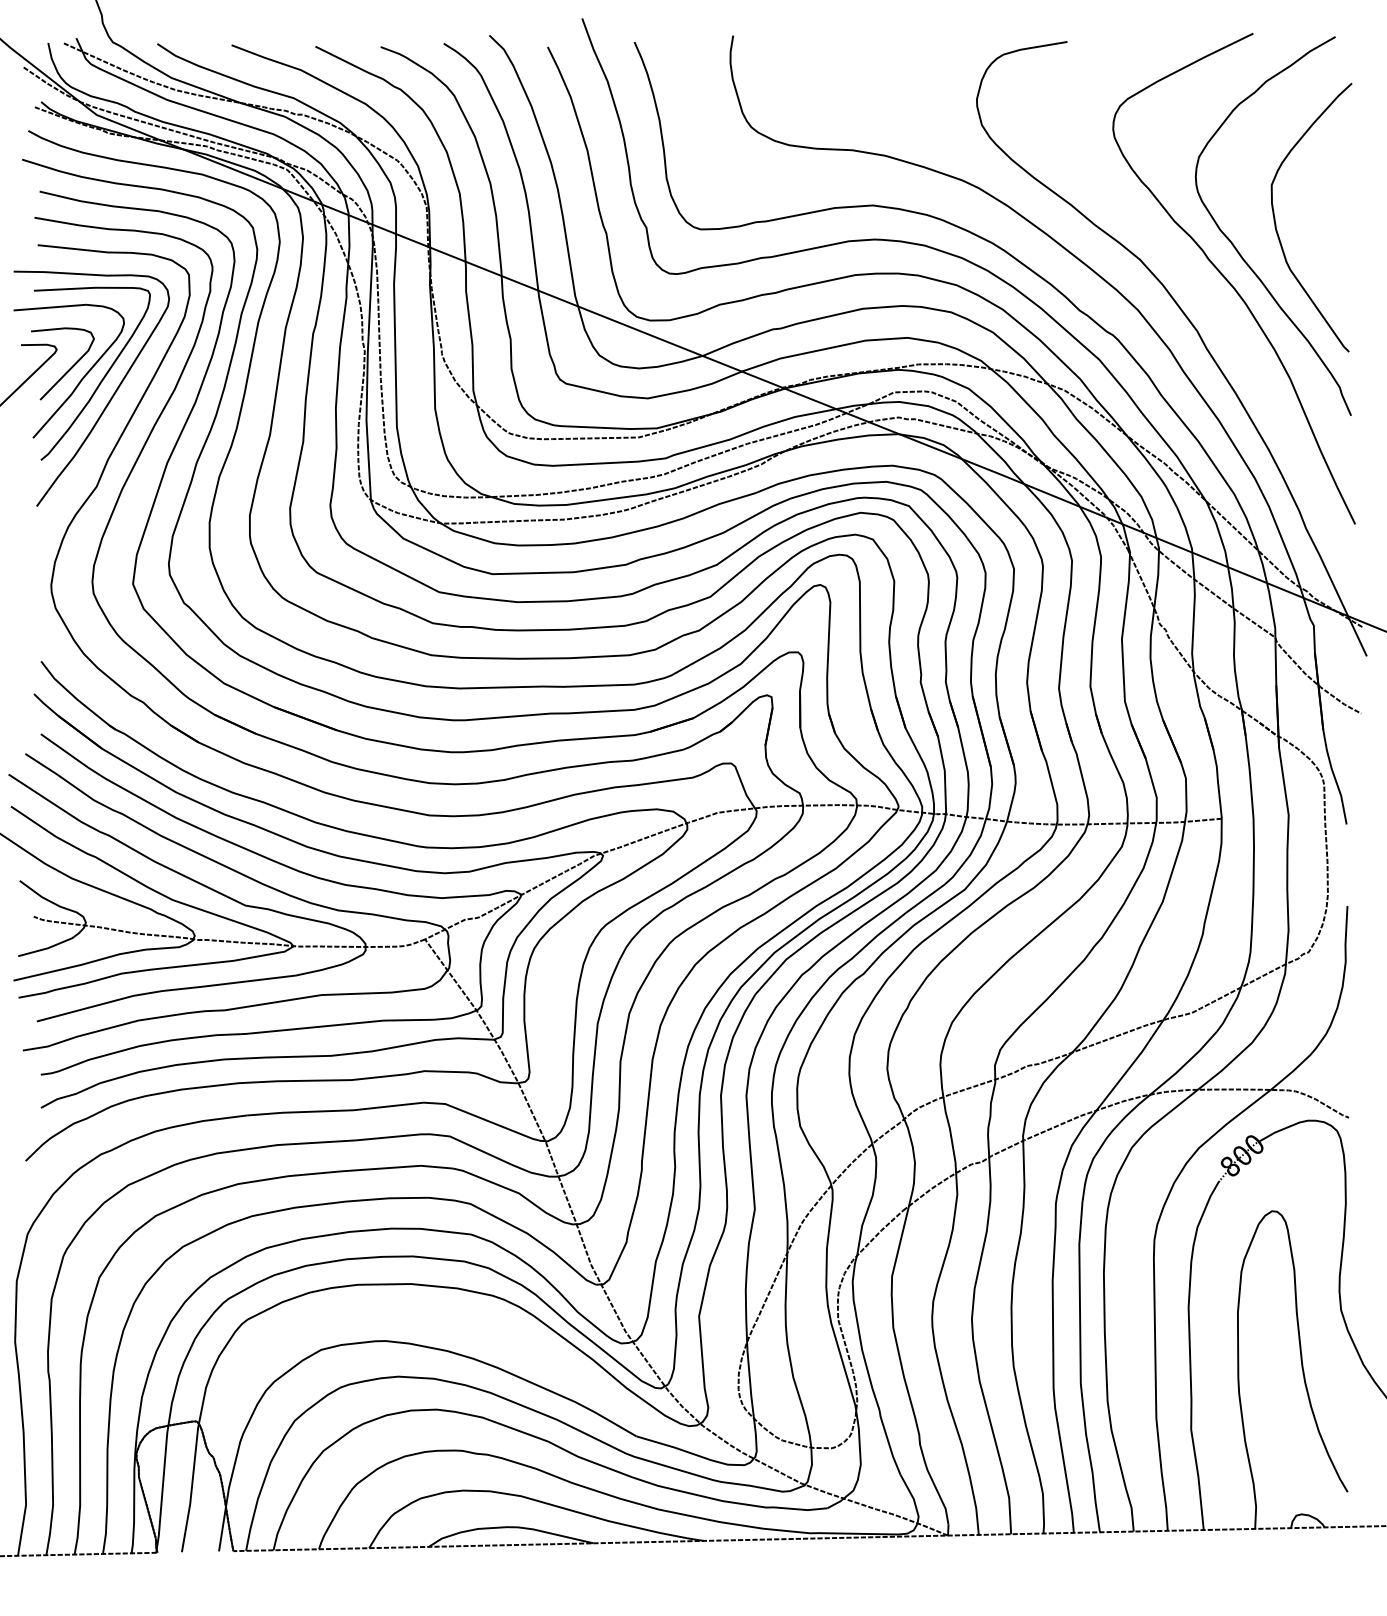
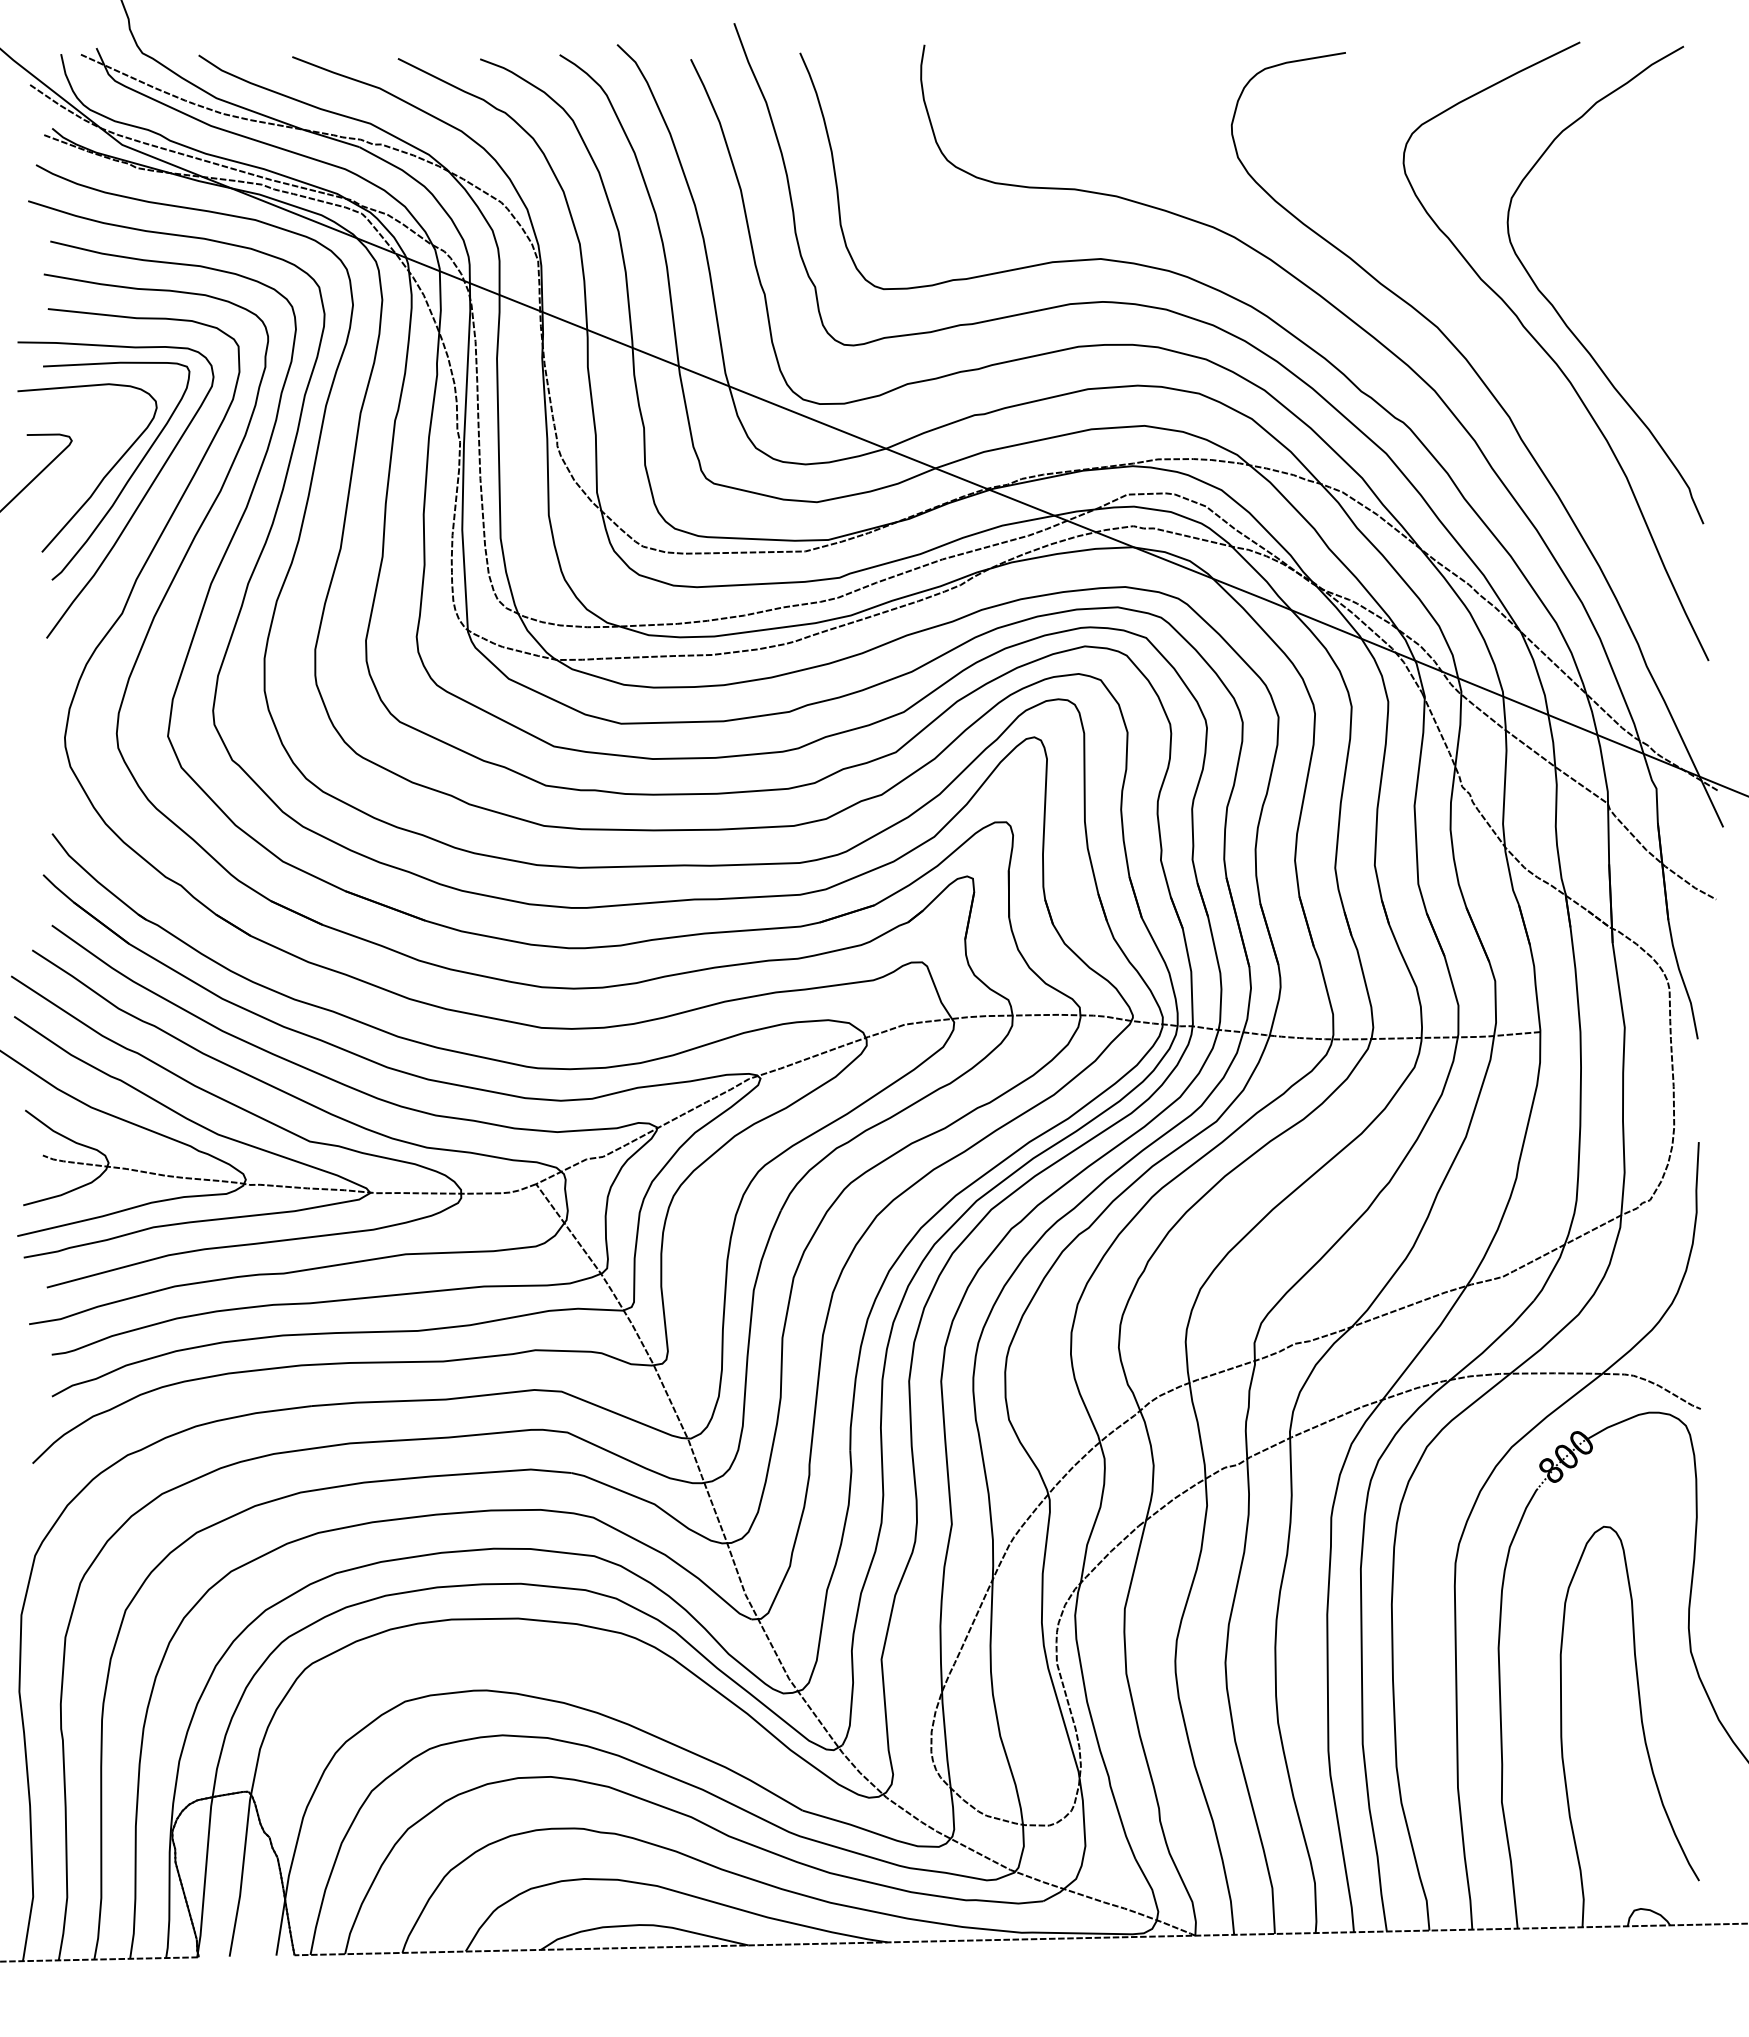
curve: (1275, 220) -> (1608, 278), removed
curve: (69, 369) -> (87, 465), removed

